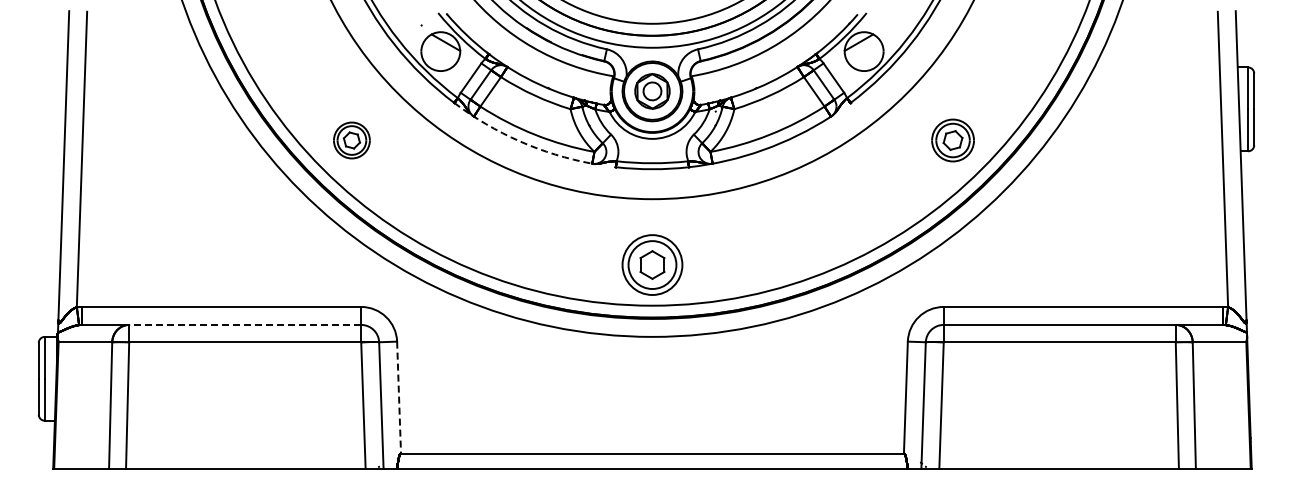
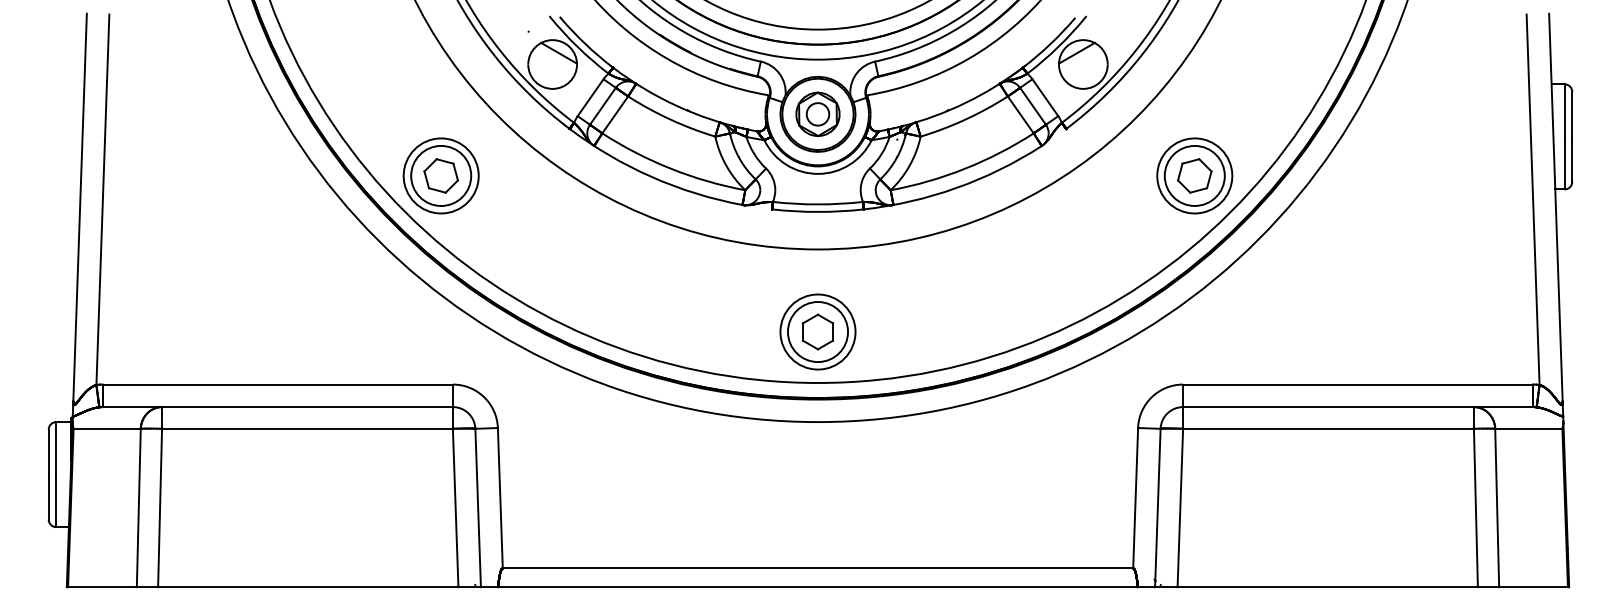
part: (351, 140) -> (440, 175), size x1.67
part: (952, 140) -> (1194, 175), size x1.43
arc: (519, 141) -> (651, 177), dashed -> solid
line: (244, 324) -> (306, 406), dashed -> solid
line: (399, 398) -> (500, 499), dashed -> solid

